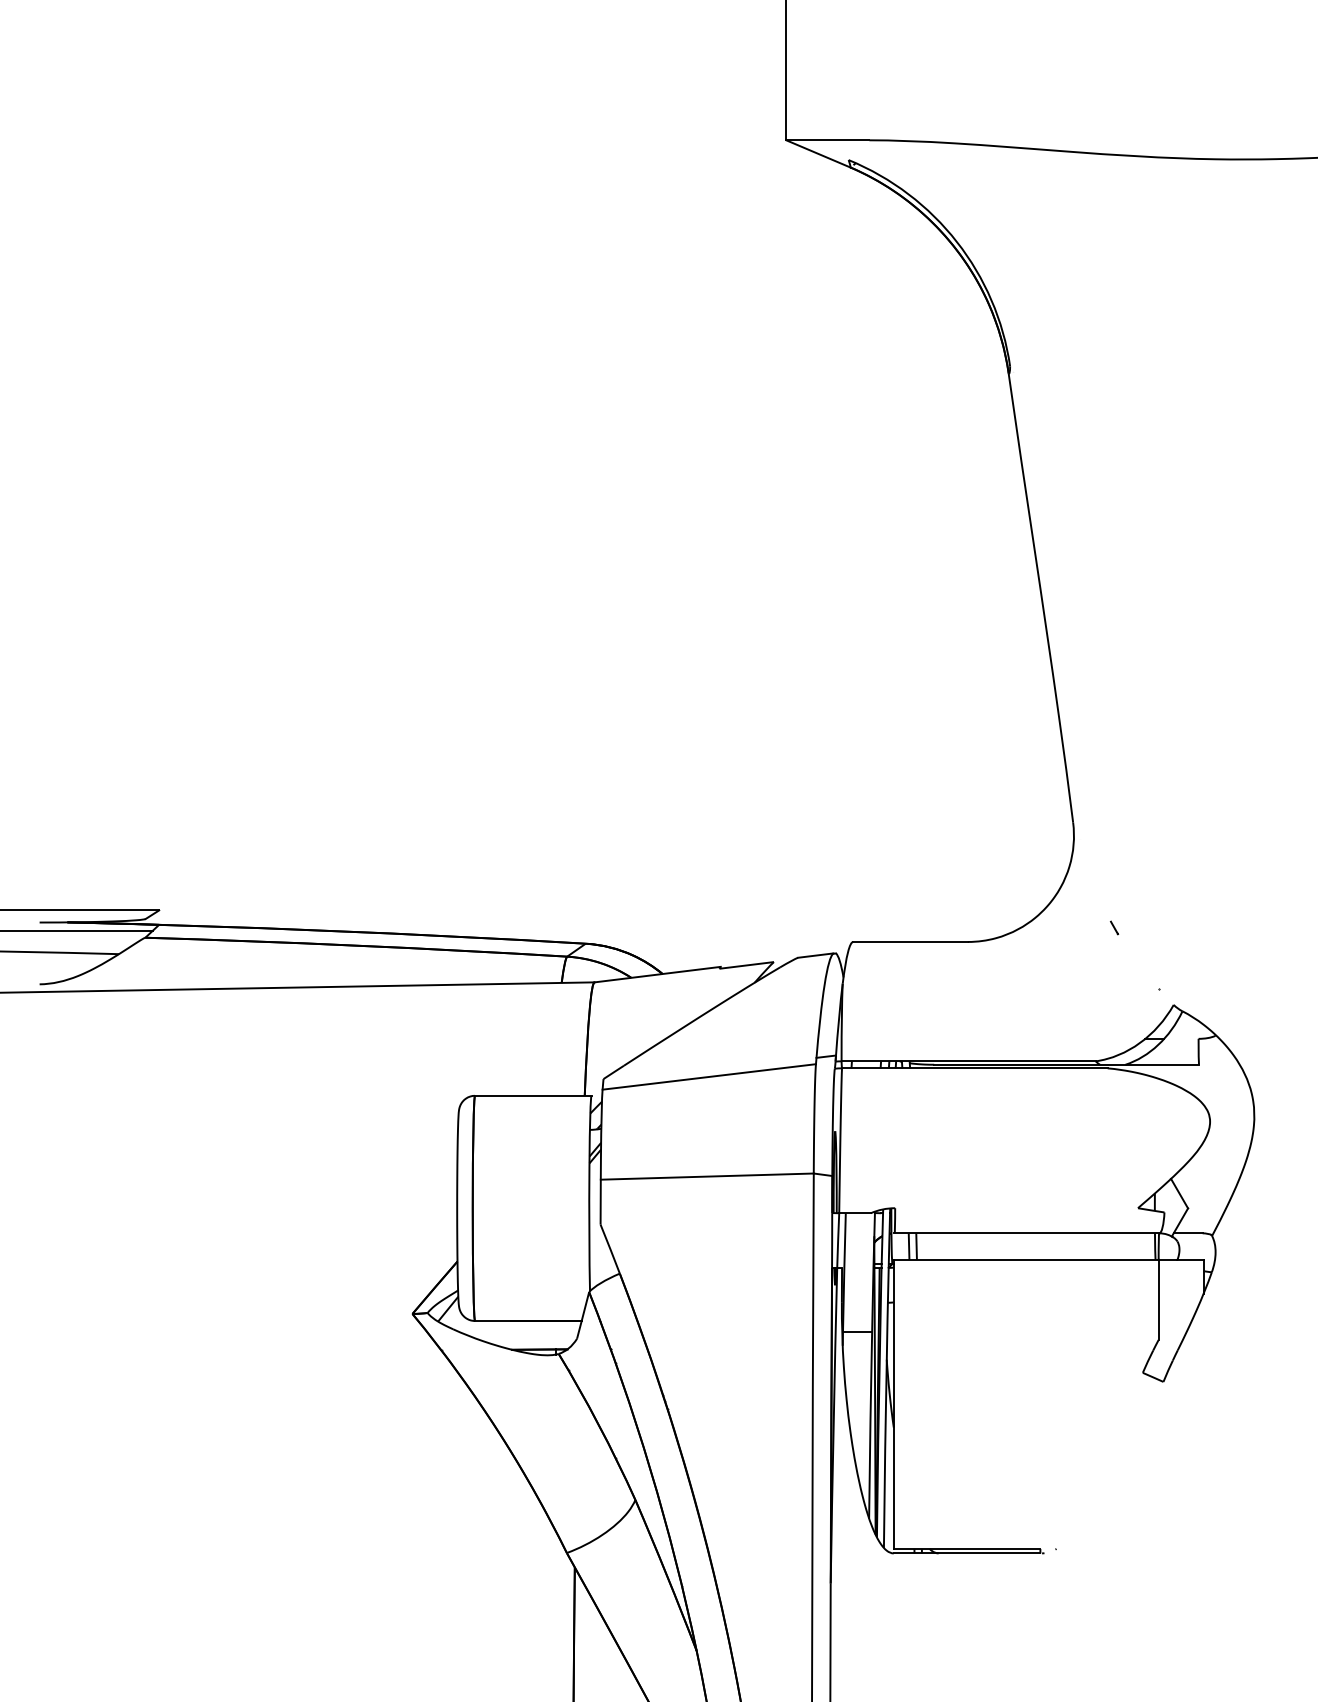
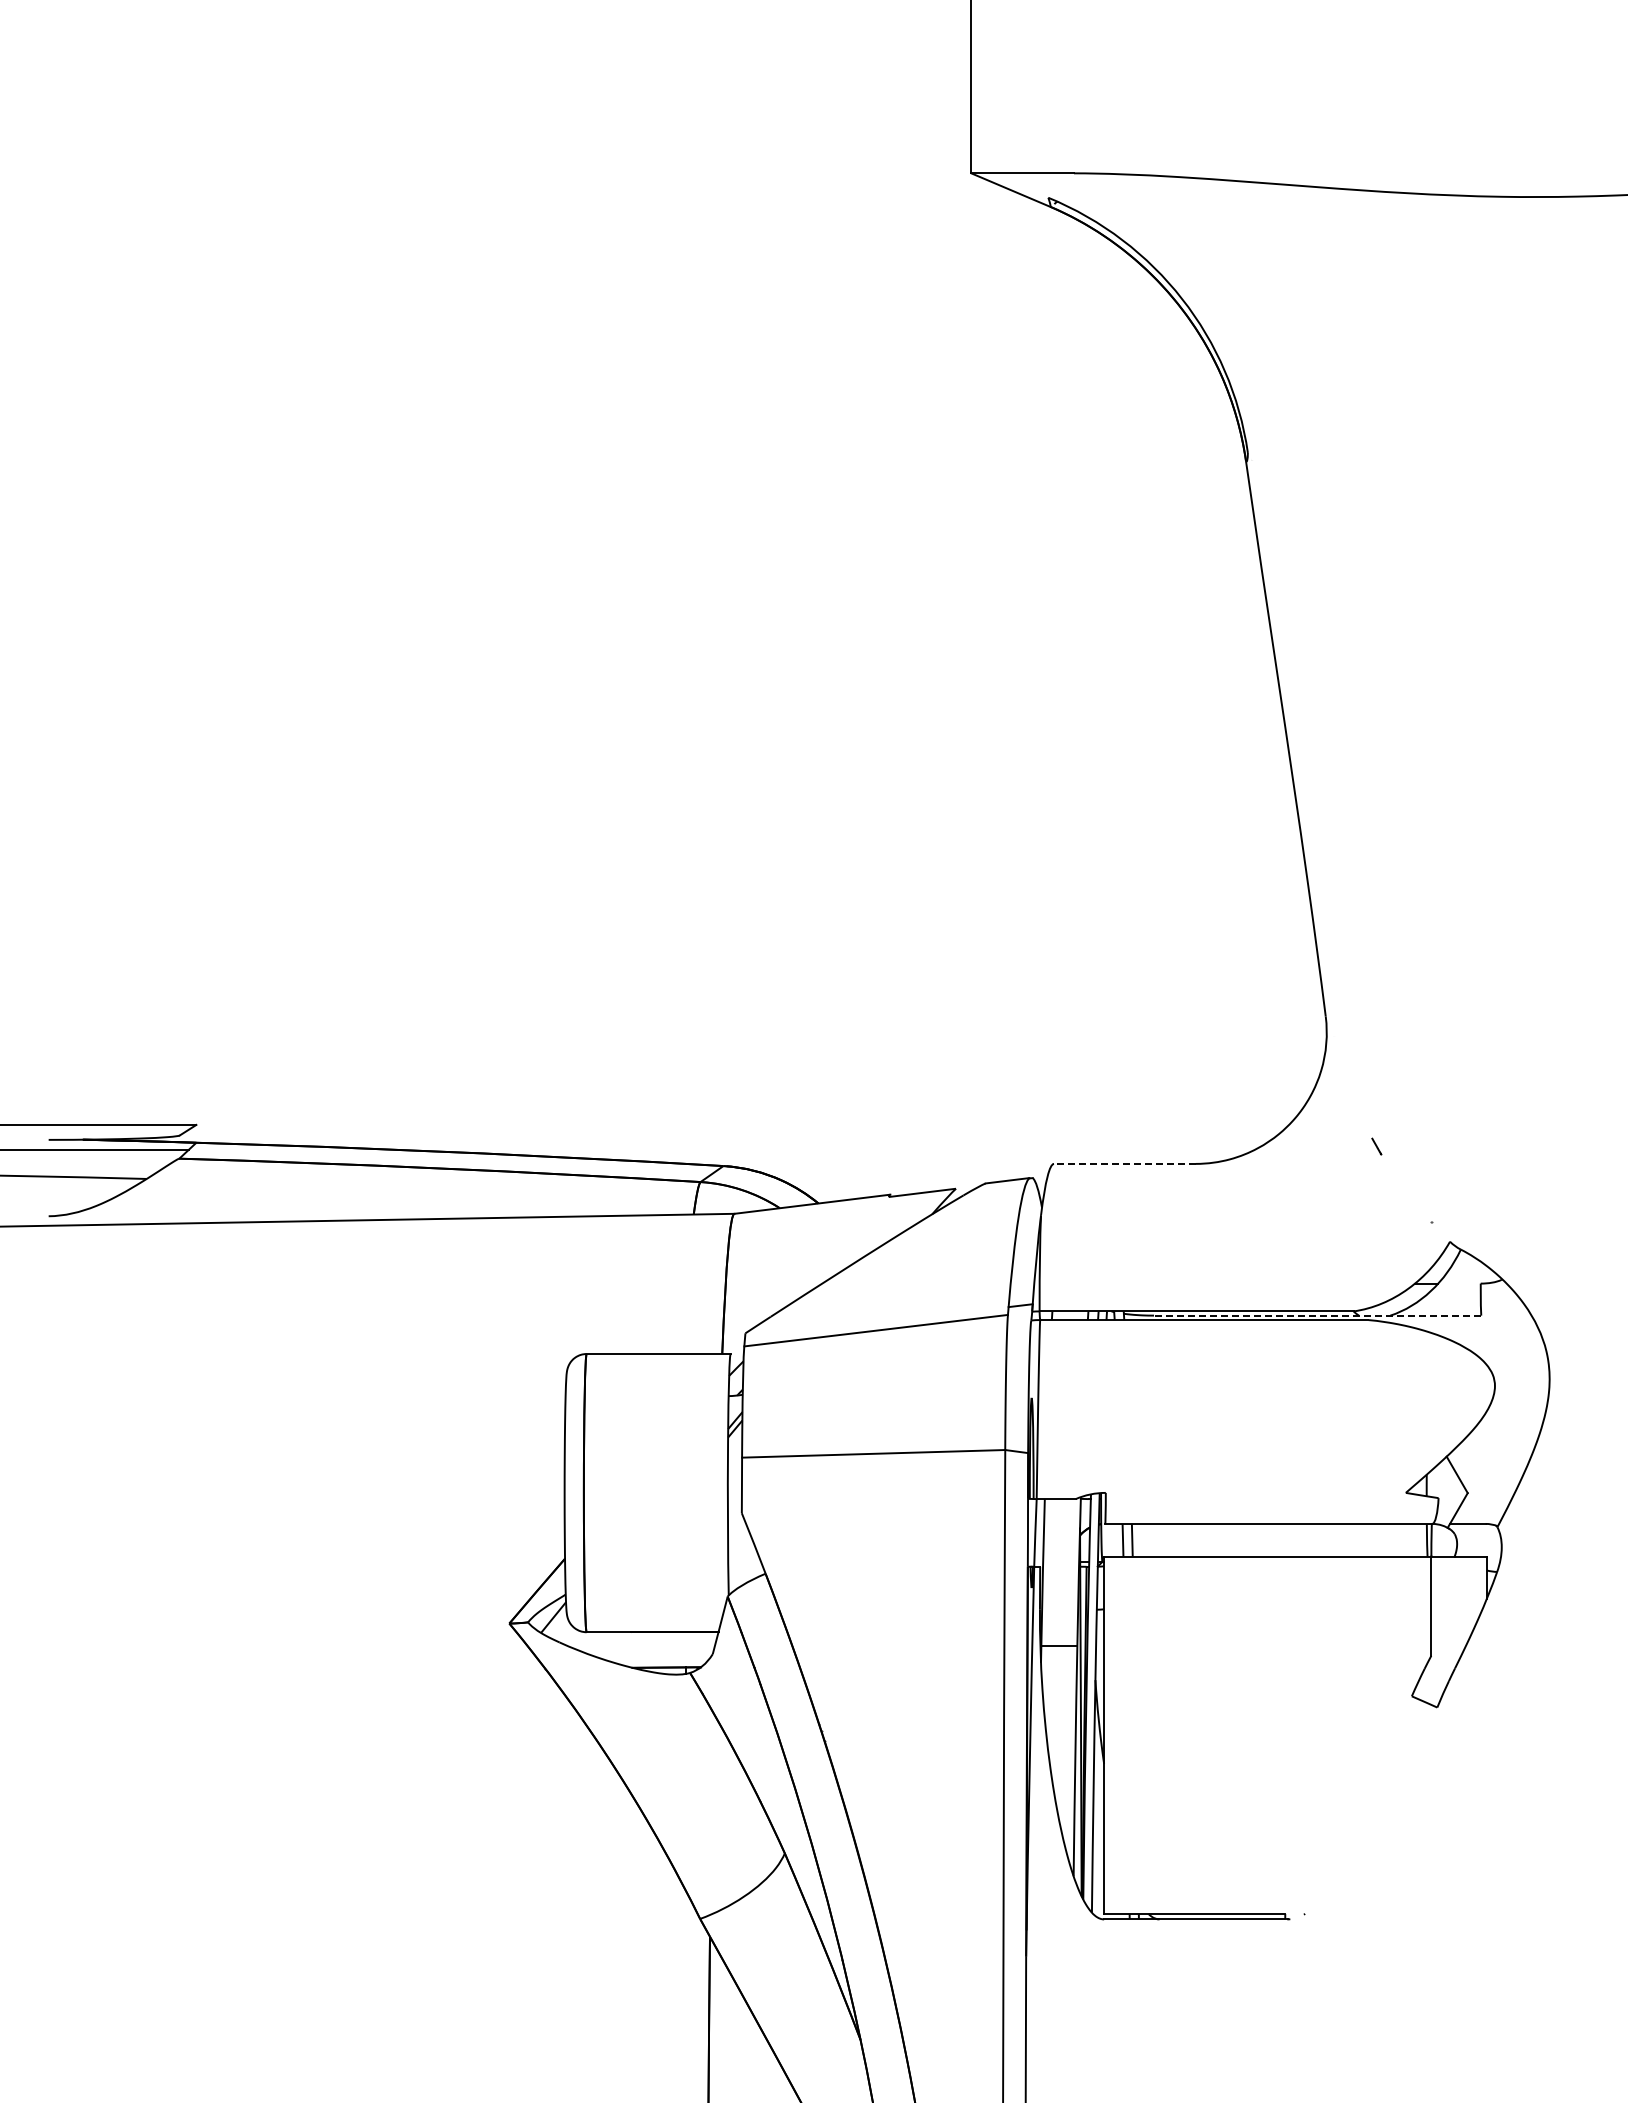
line: (910, 941) -> (1124, 1163), solid -> dashed
line: (1066, 1064) -> (1317, 1315), solid -> dashed

